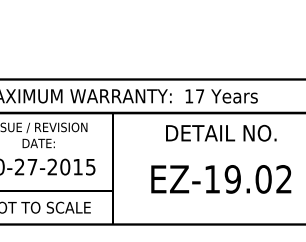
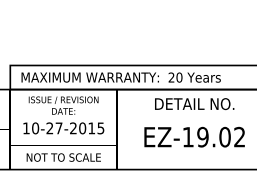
text: (194, 96) -> (175, 77), 17 -> 20

